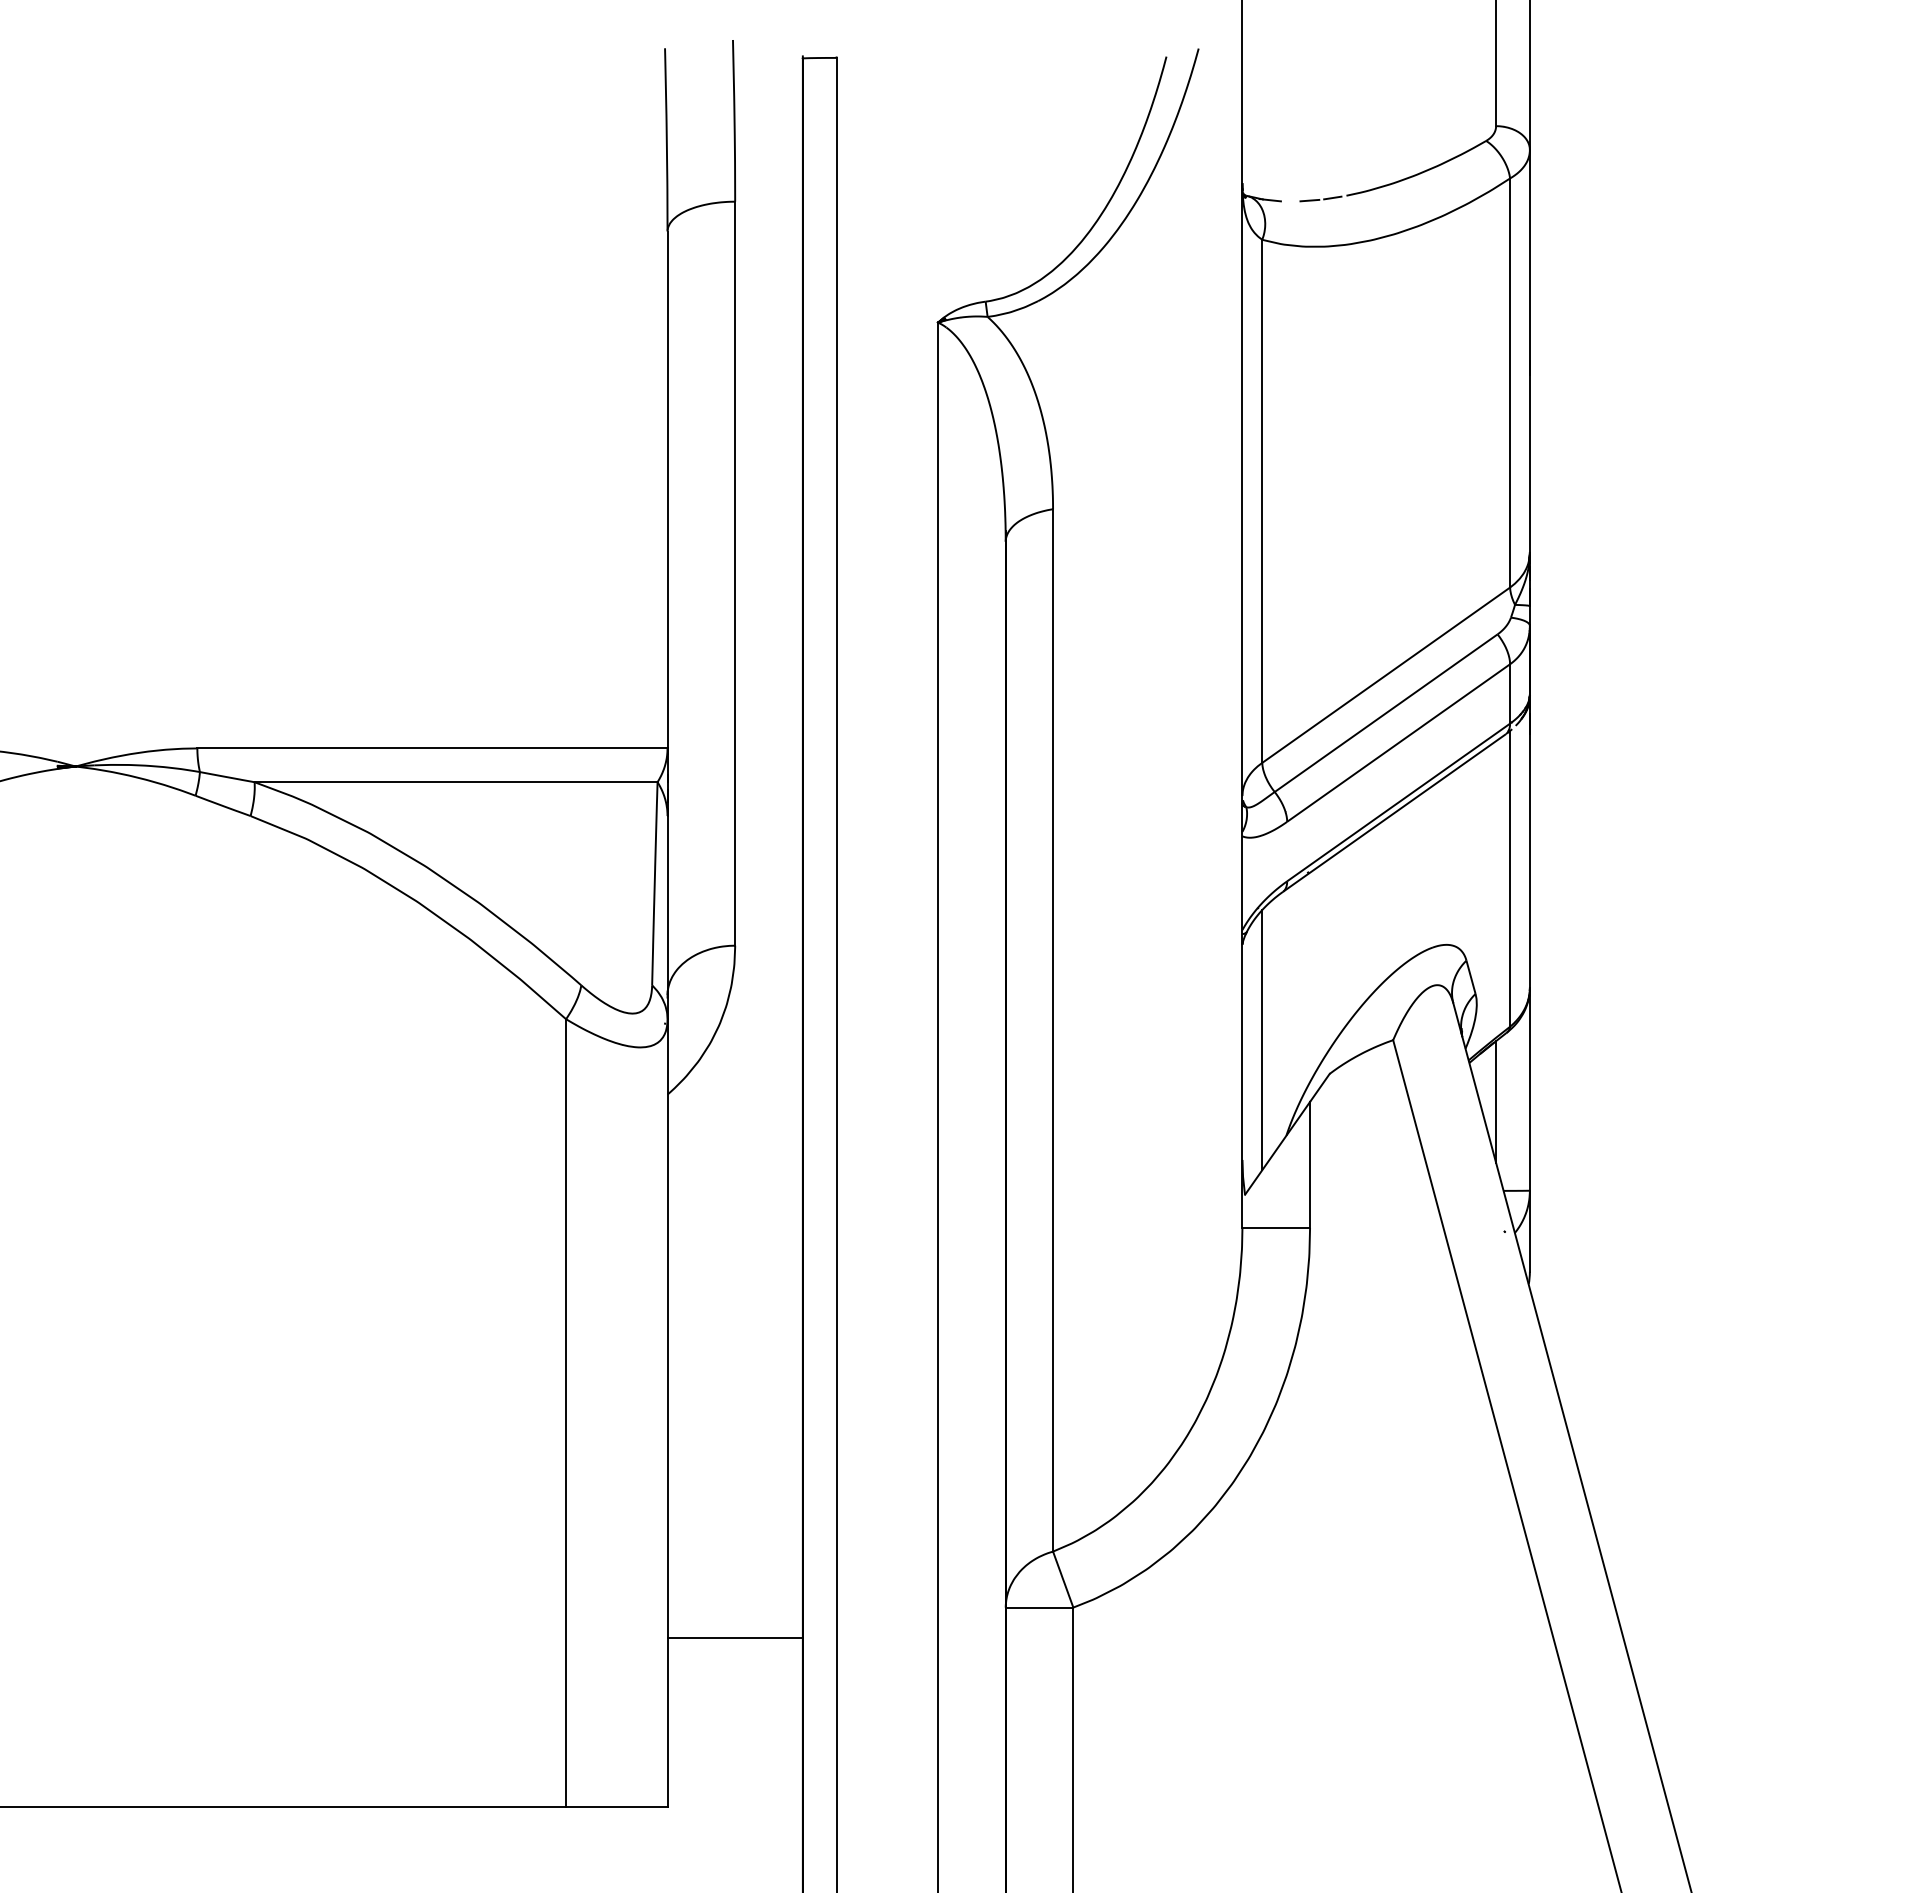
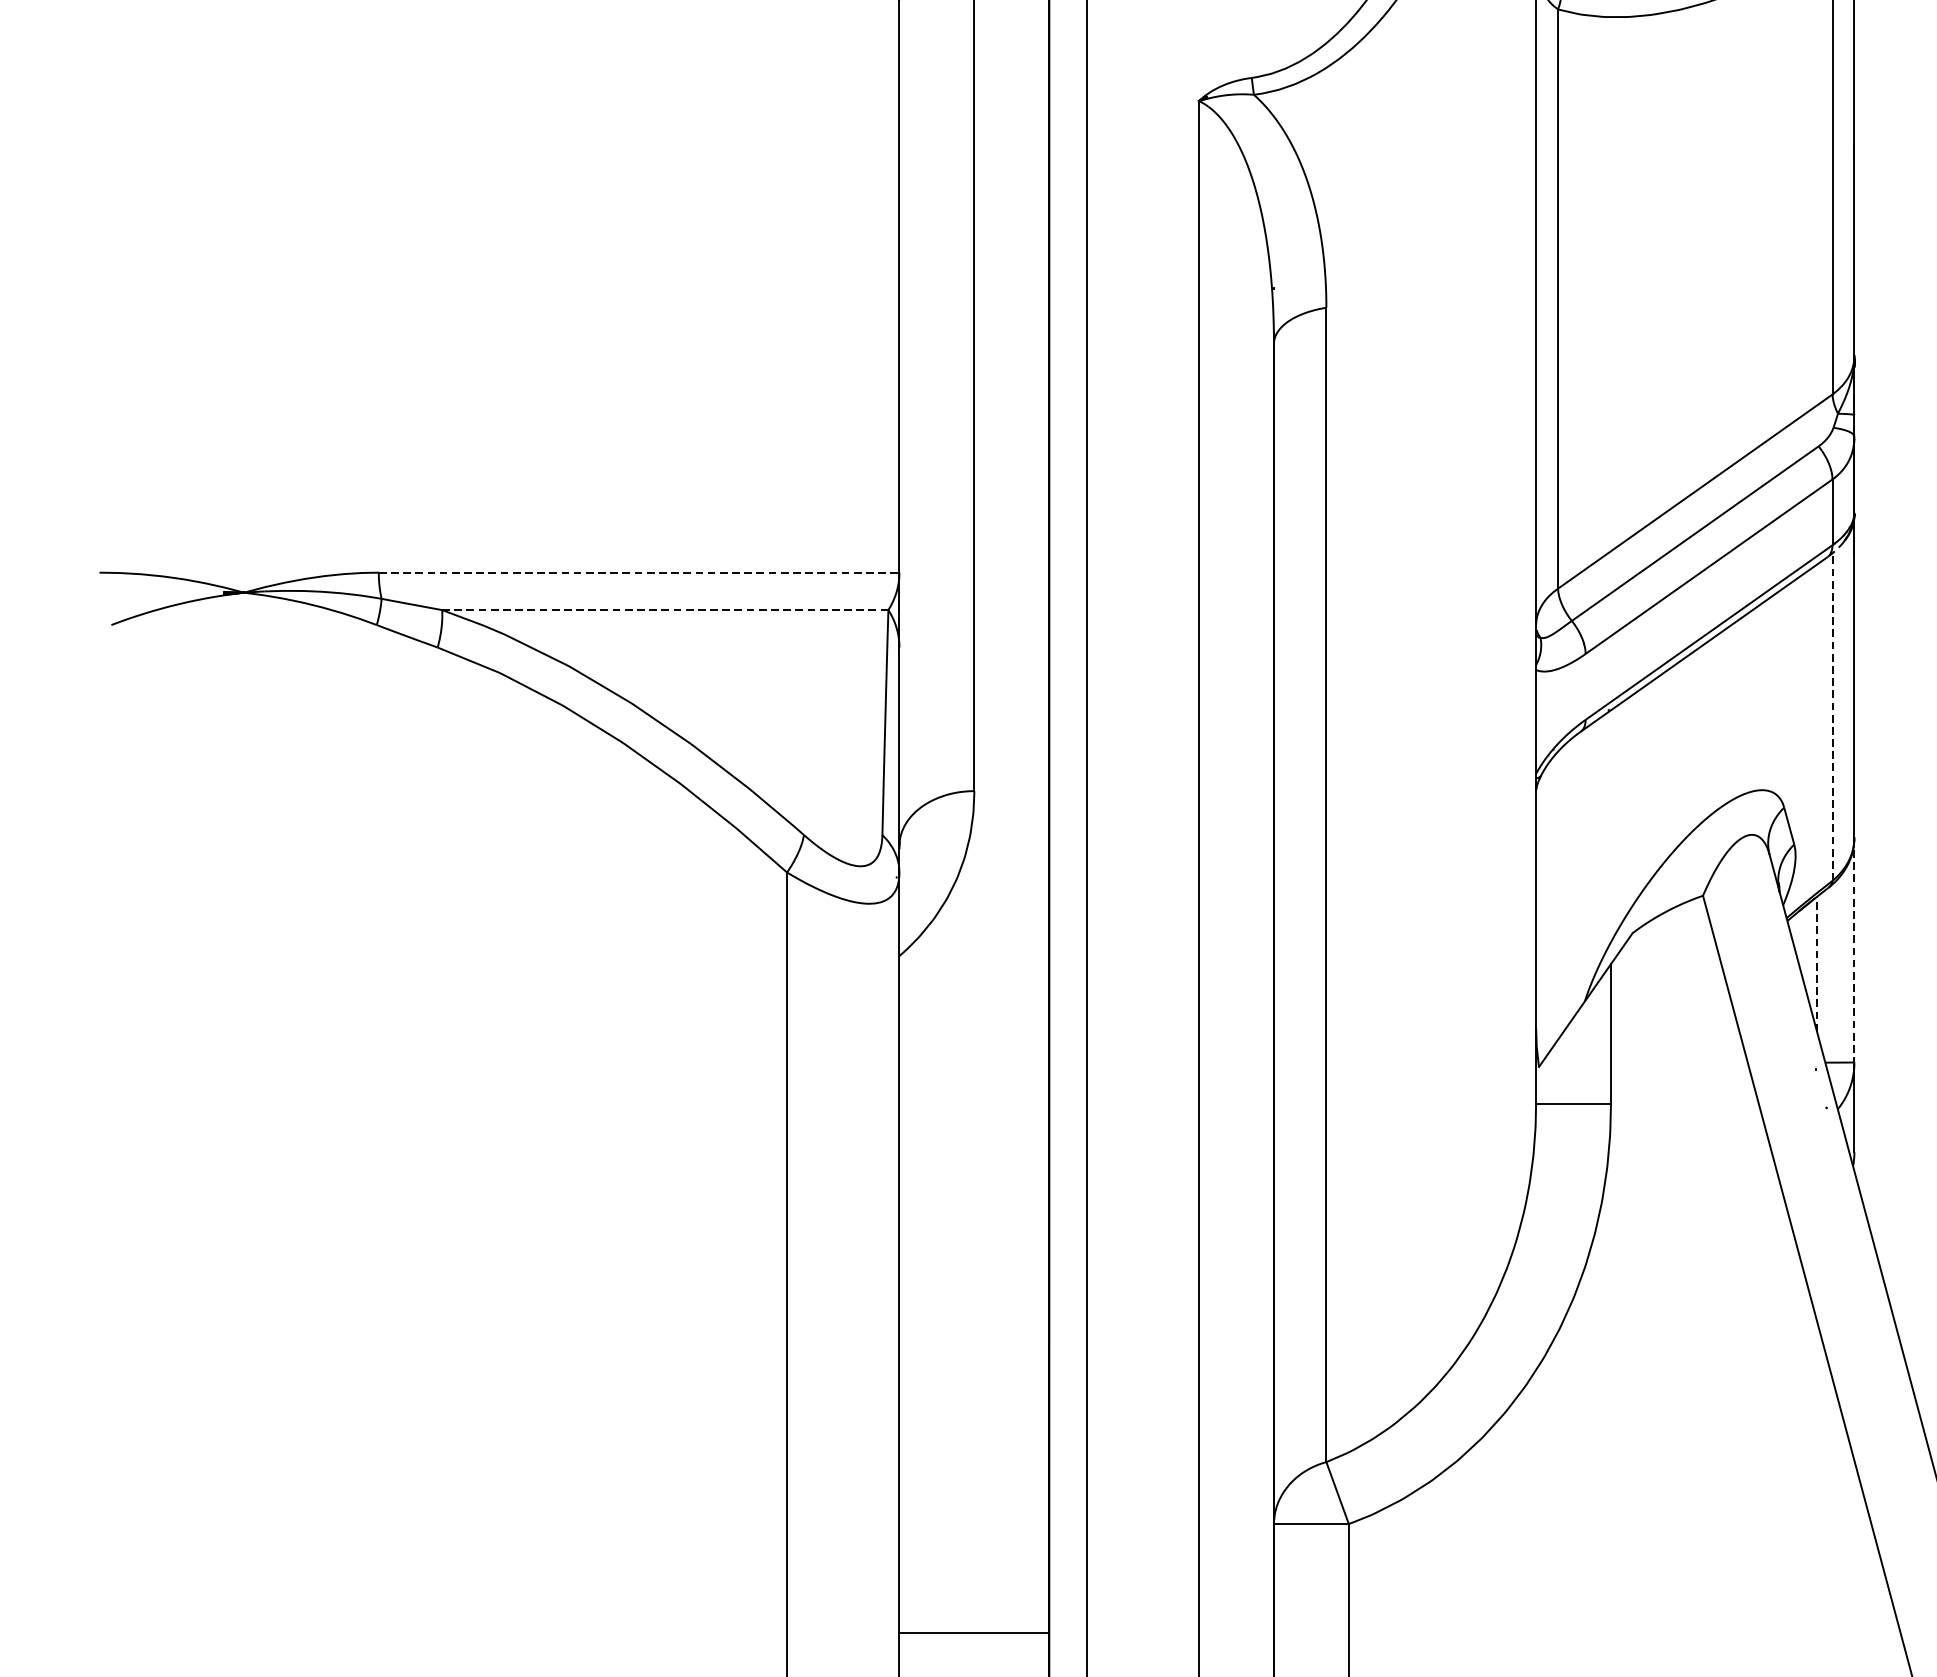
line: (432, 748) -> (639, 572), solid -> dashed
line: (455, 782) -> (664, 610), solid -> dashed
line: (1510, 878) -> (1832, 716), solid -> dashed
line: (1262, 1040) -> (1558, 896), removed
line: (1529, 1089) -> (1853, 950), solid -> dashed
line: (1496, 1101) -> (1817, 963), solid -> dashed
line: (734, 1638) -> (973, 1633), moved

